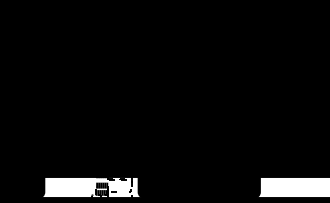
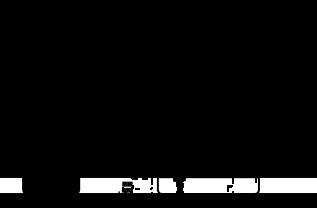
fill: (198, 187) -> (207, 185), removed

